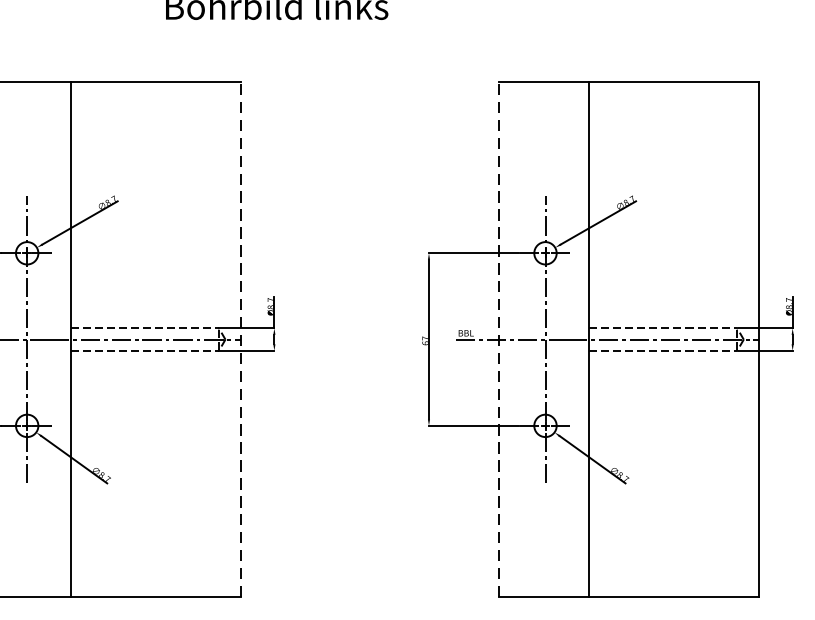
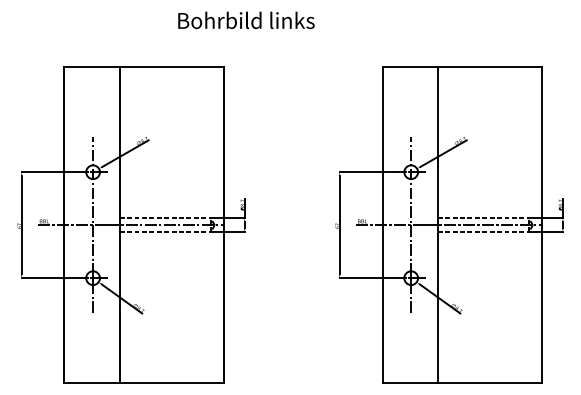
line: (241, 338) -> (224, 224), dashed -> solid
line: (498, 338) -> (382, 224), dashed -> solid

